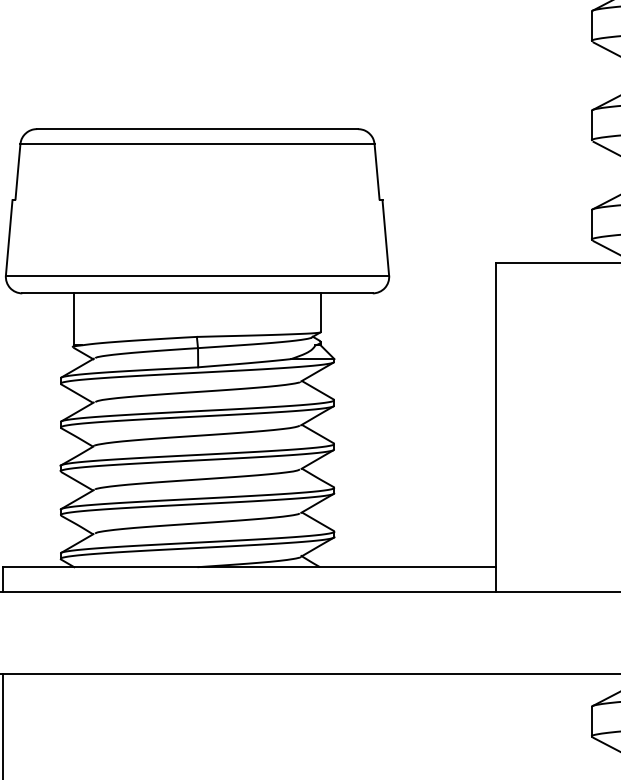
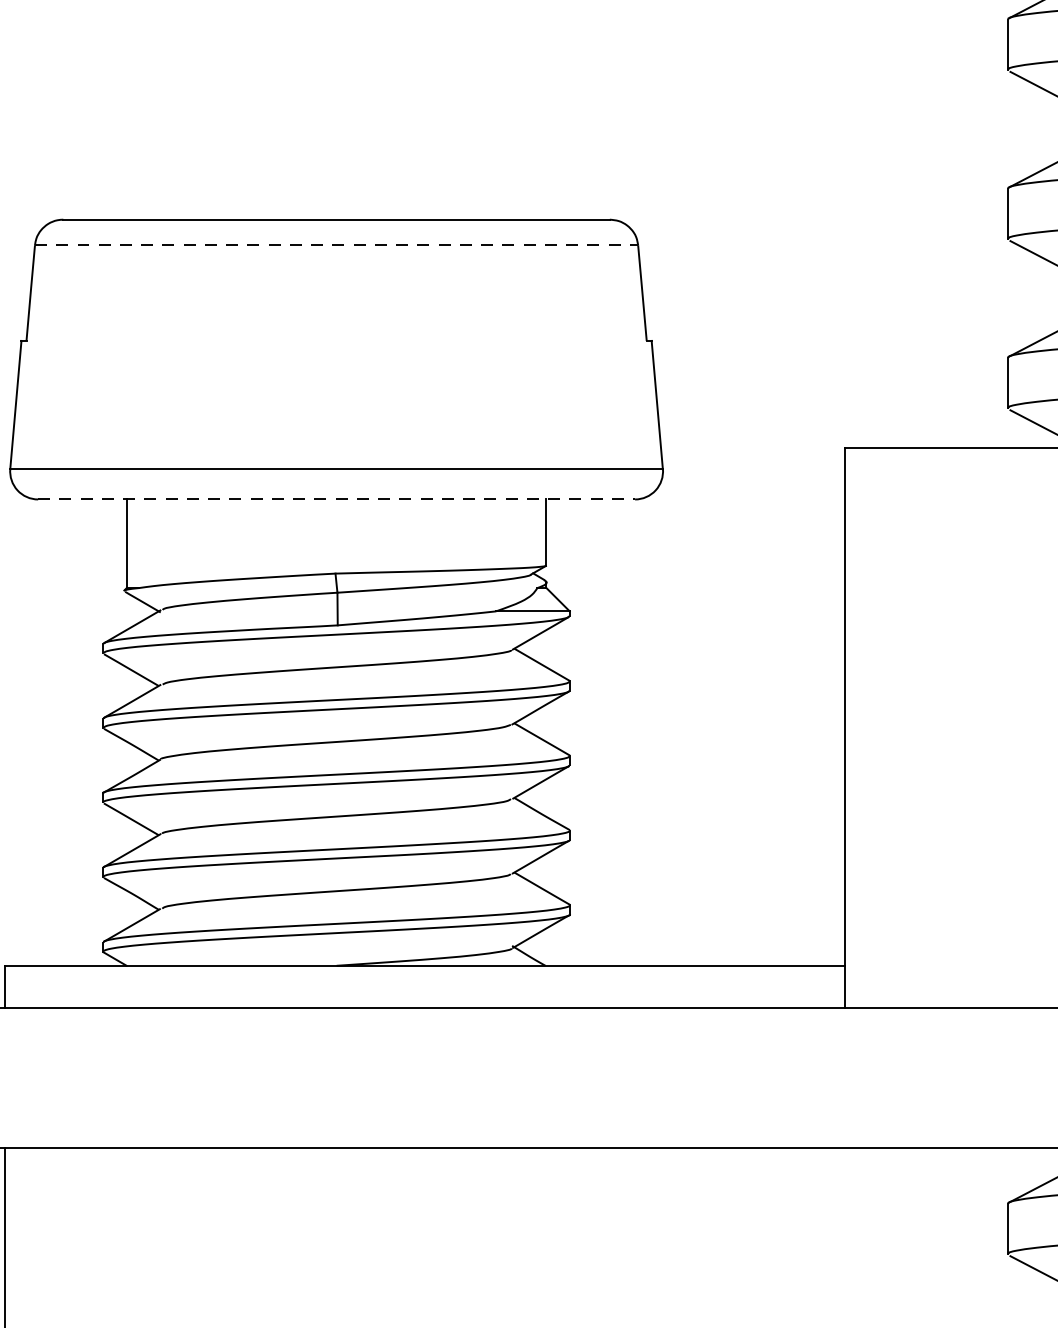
line: (198, 144) -> (338, 245), solid -> dashed
line: (198, 293) -> (338, 499), solid -> dashed

